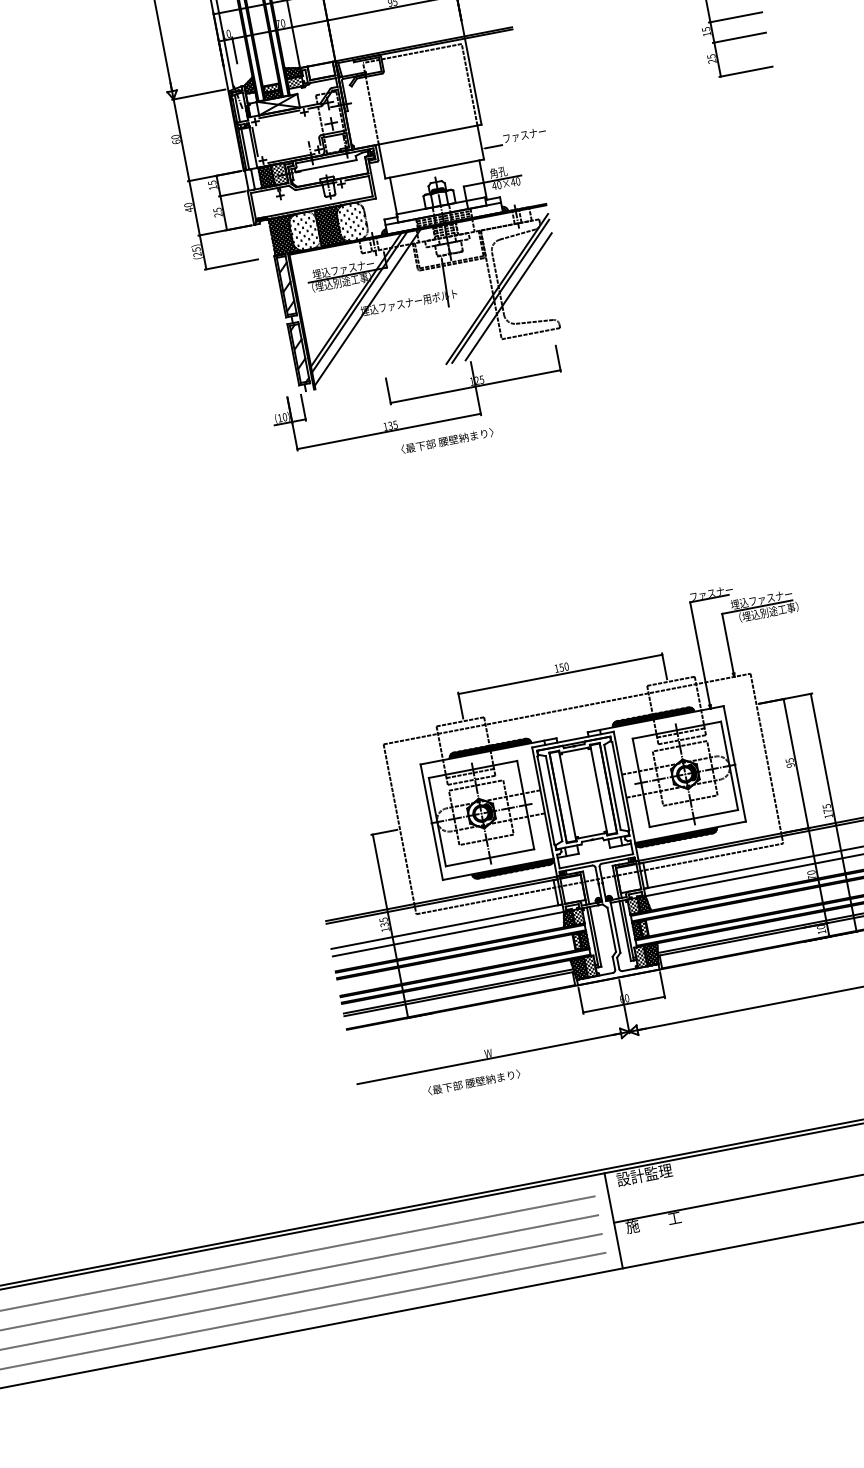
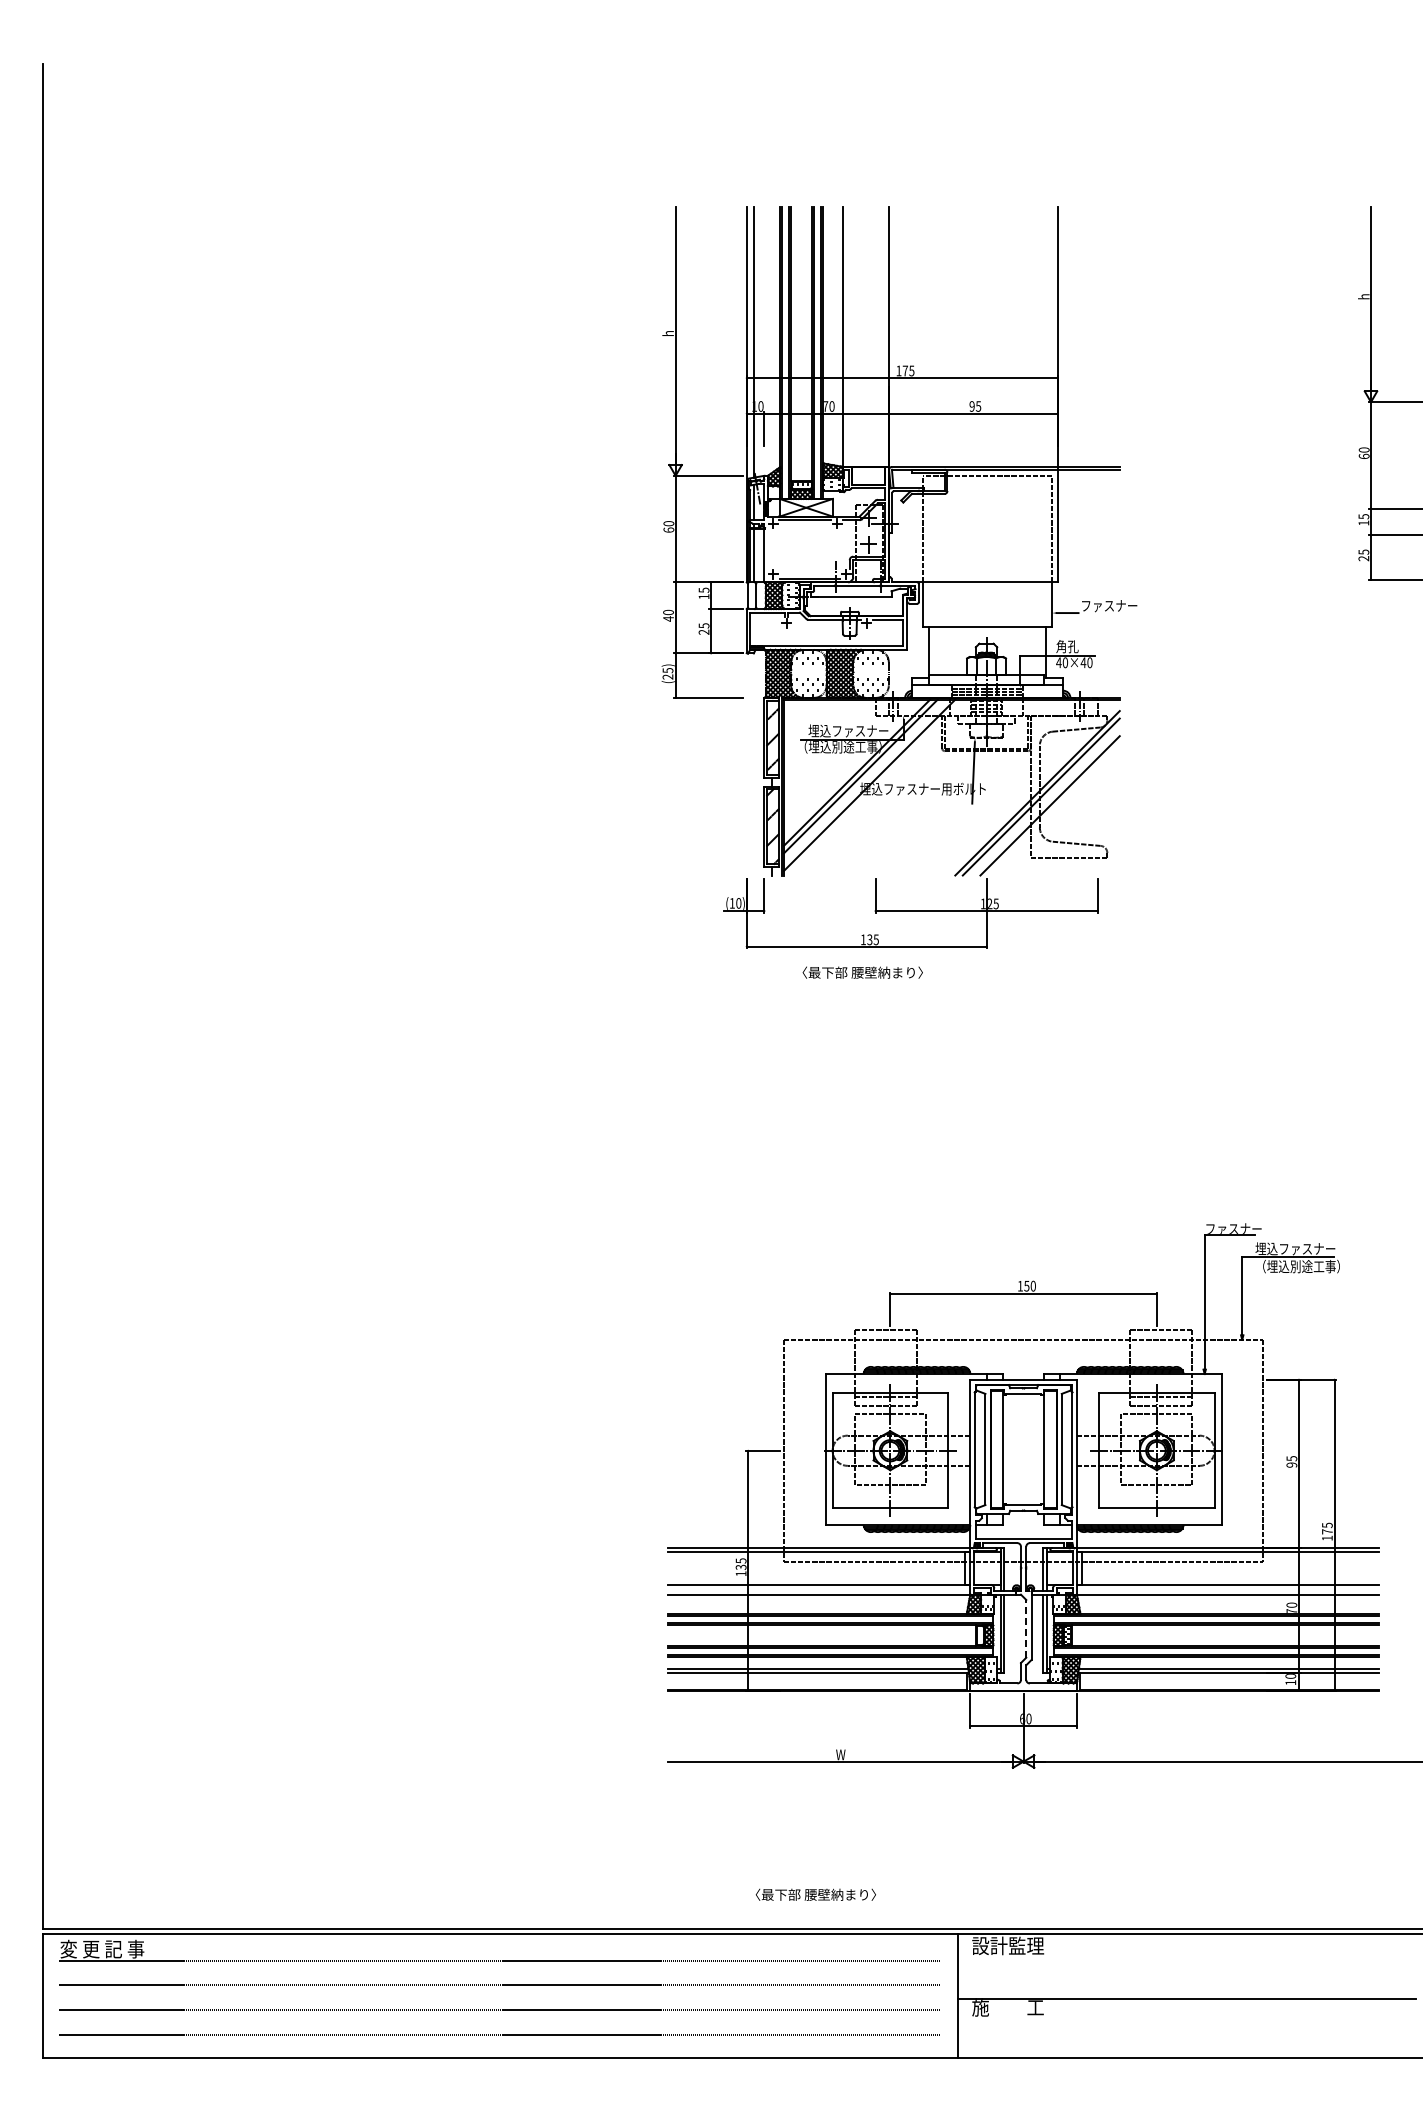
line: (255, 141) -> (768, 548), removed
text: (447, 440) -> (862, 972), moved
line: (611, 929) -> (1026, 1628), solid -> dashed
text: (473, 1082) -> (815, 1894), moved

